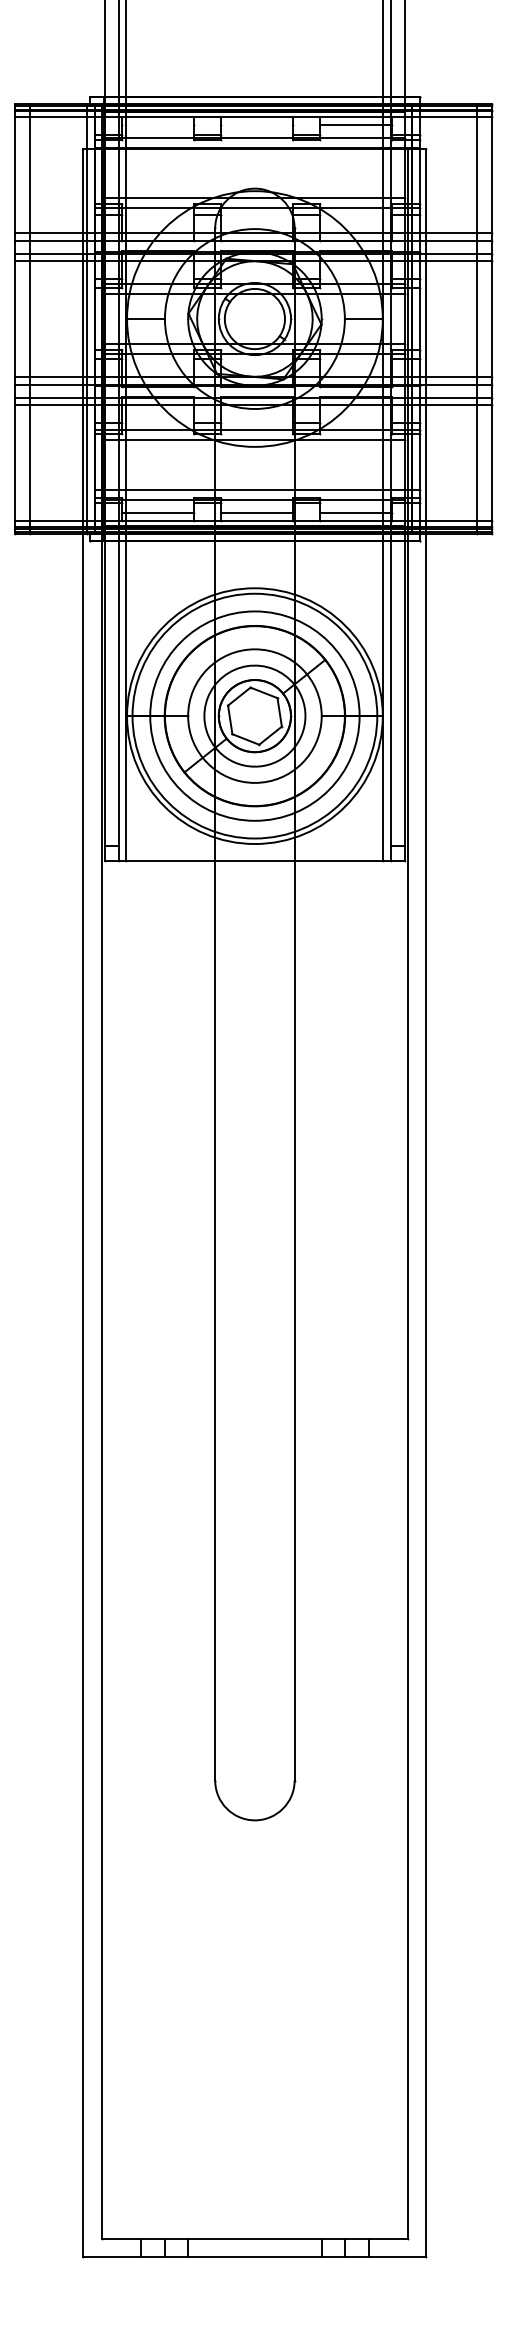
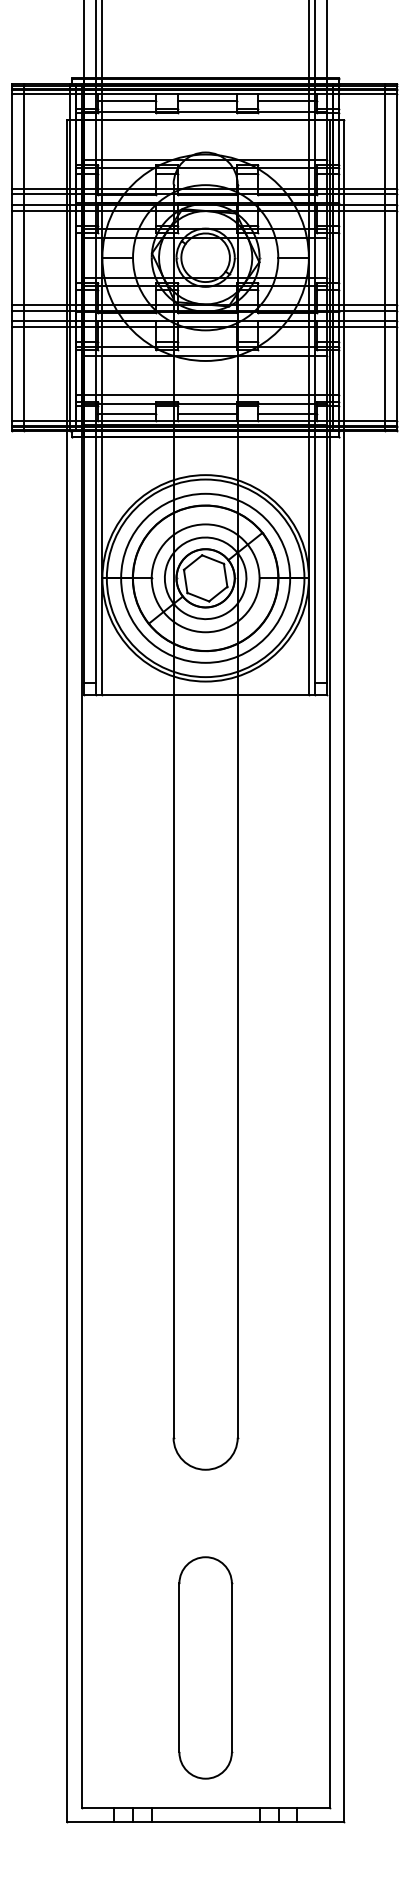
line: (157, 125) -> (126, 101), added
line: (256, 125) -> (206, 101), added
part: (254, 2065) -> (205, 1667), added

